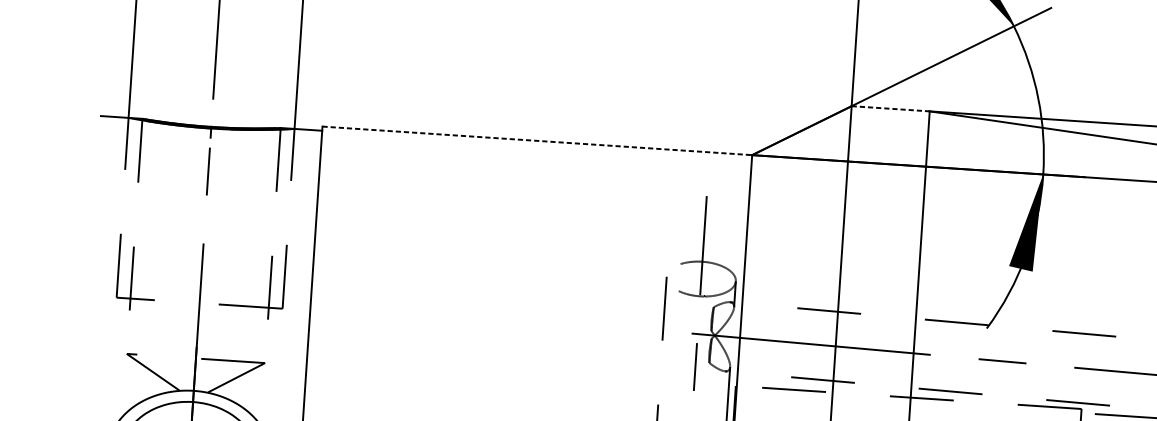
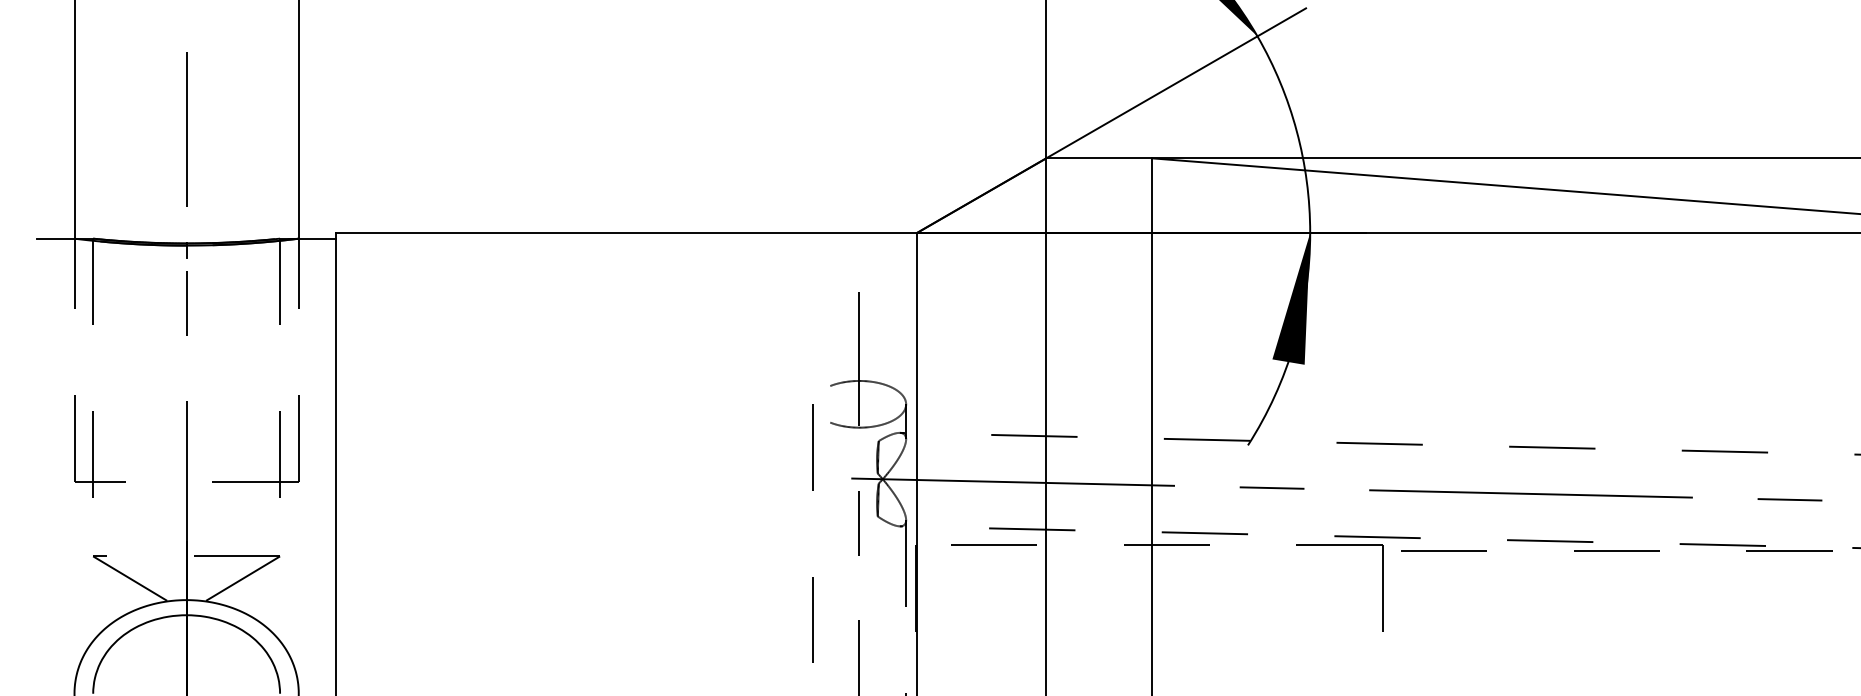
line: (891, 108) -> (1099, 158), dashed -> solid
line: (538, 141) -> (627, 233), dashed -> solid

